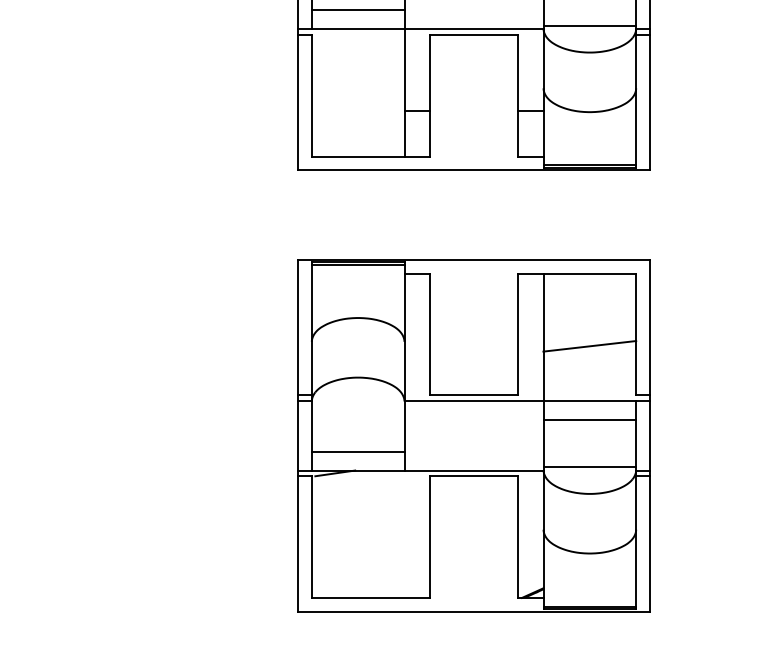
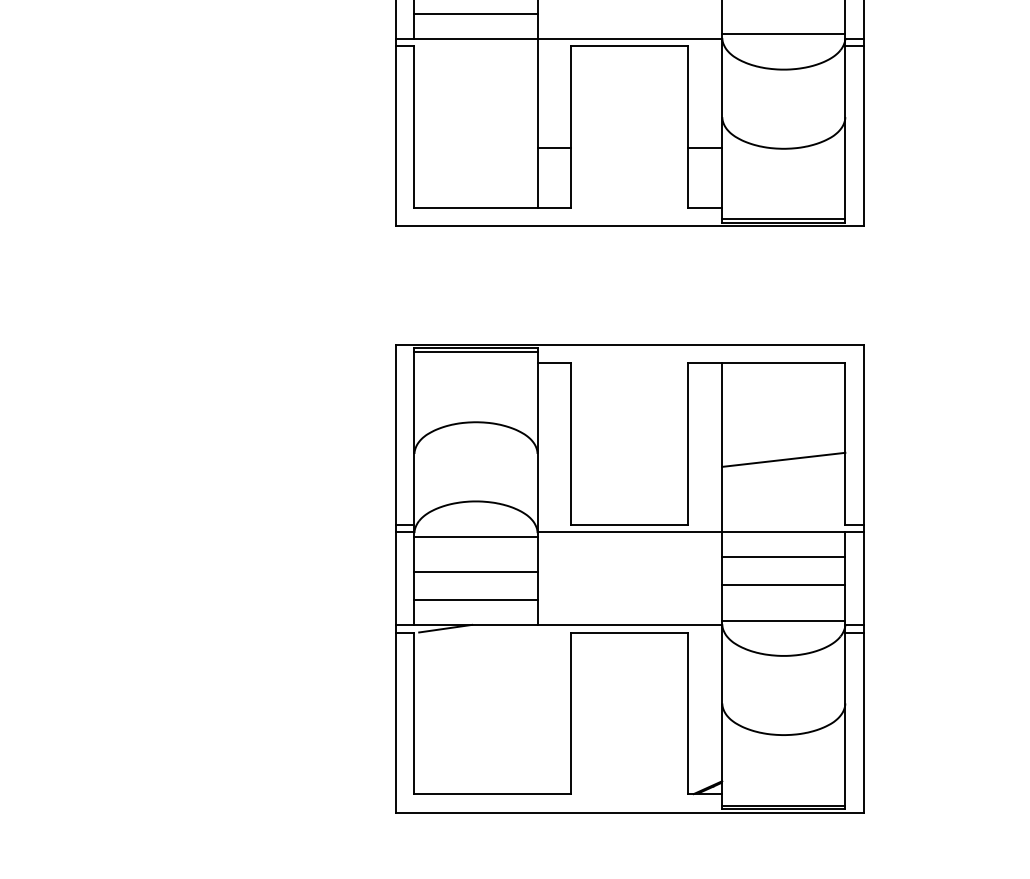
line: (357, 404) -> (475, 537), added
line: (357, 430) -> (475, 571), added
line: (589, 440) -> (783, 584), added

